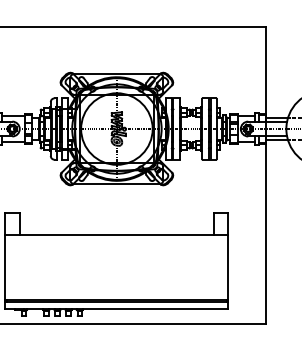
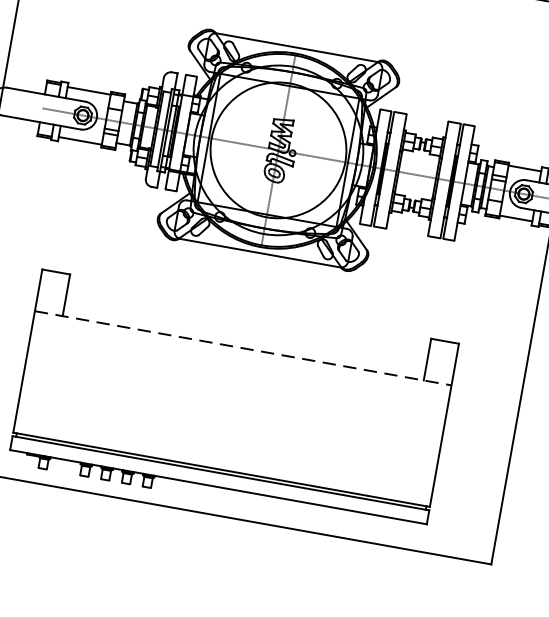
line: (117, 234) -> (244, 347), solid -> dashed

